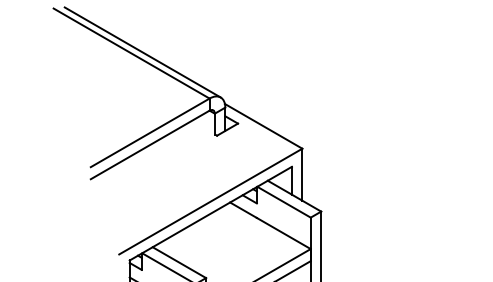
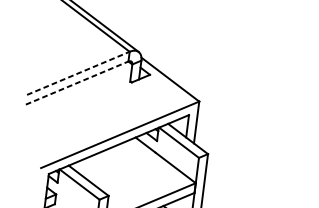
line: (150, 132) -> (78, 73), solid -> dashed
line: (150, 144) -> (77, 82), solid -> dashed

